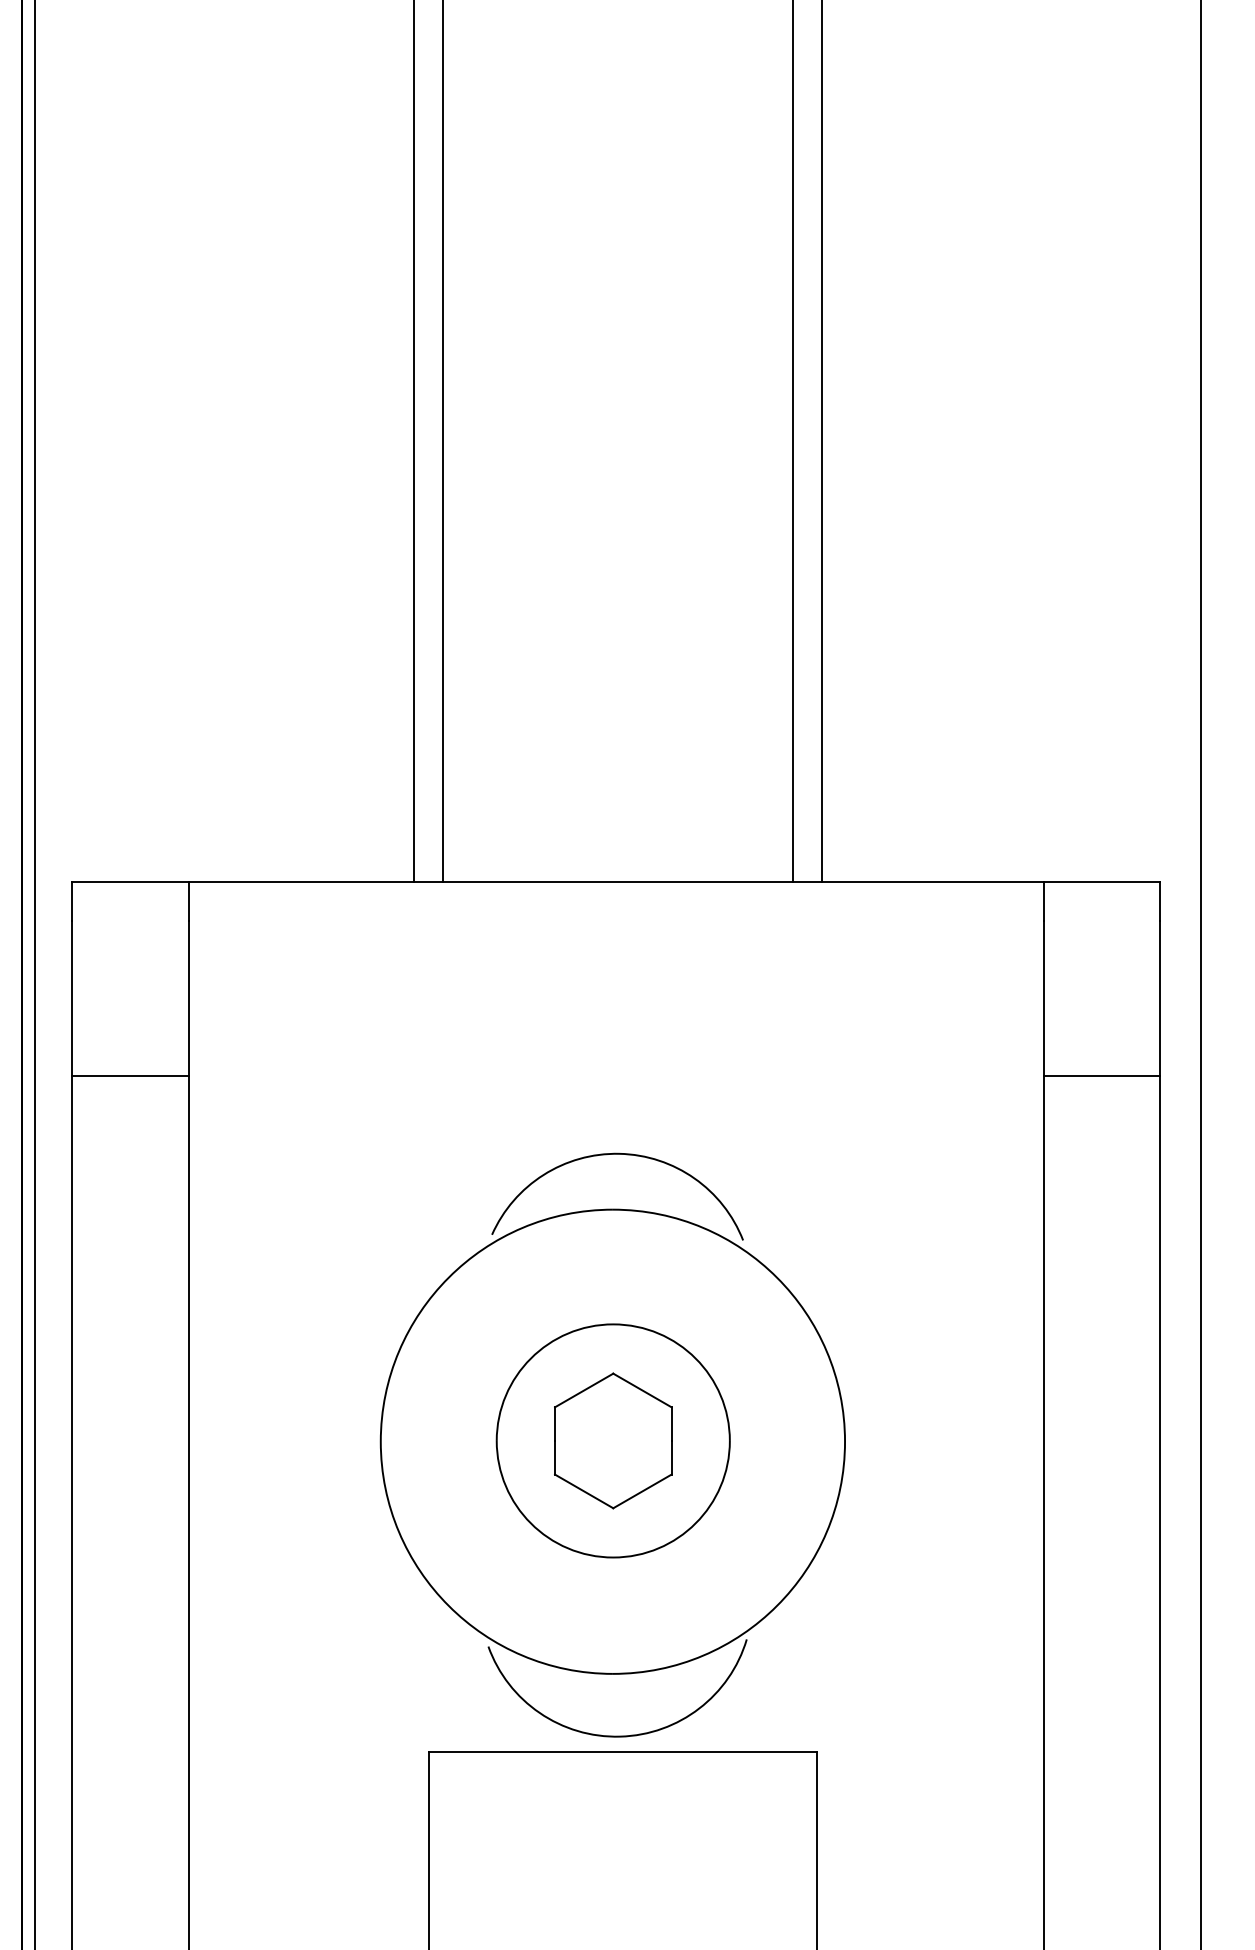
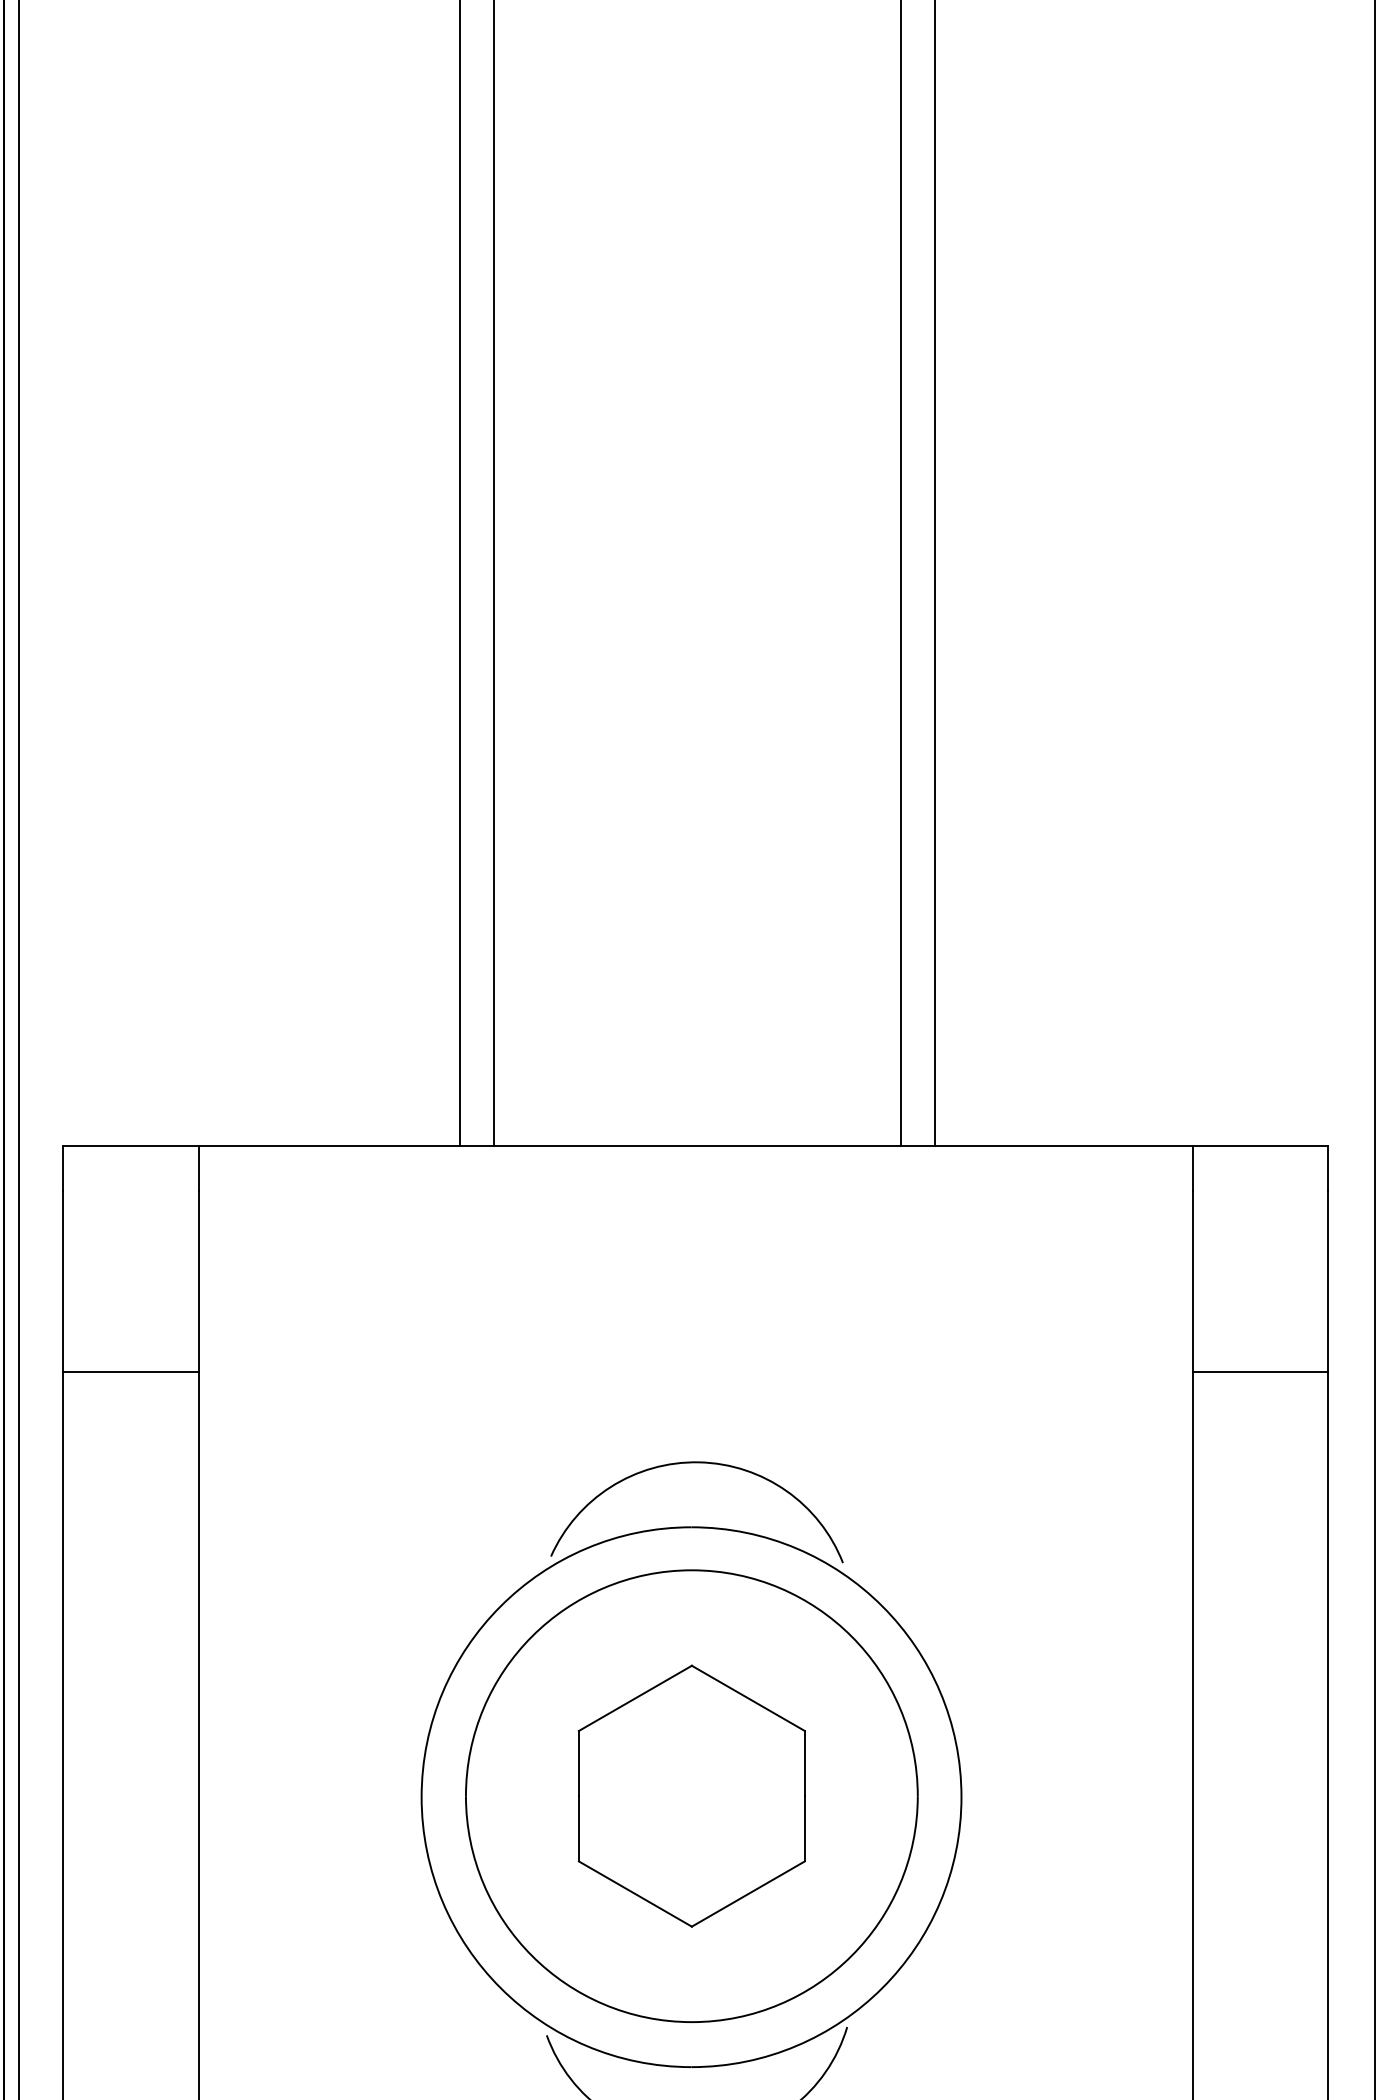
part: (613, 1440) -> (692, 1795), size x1.67

